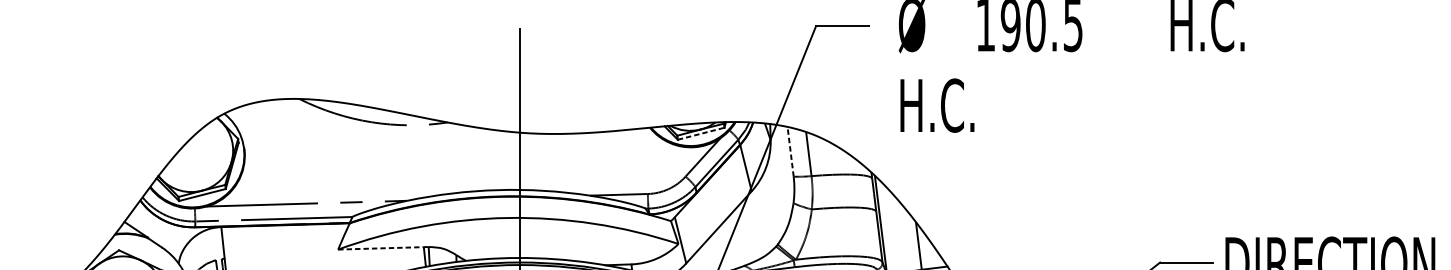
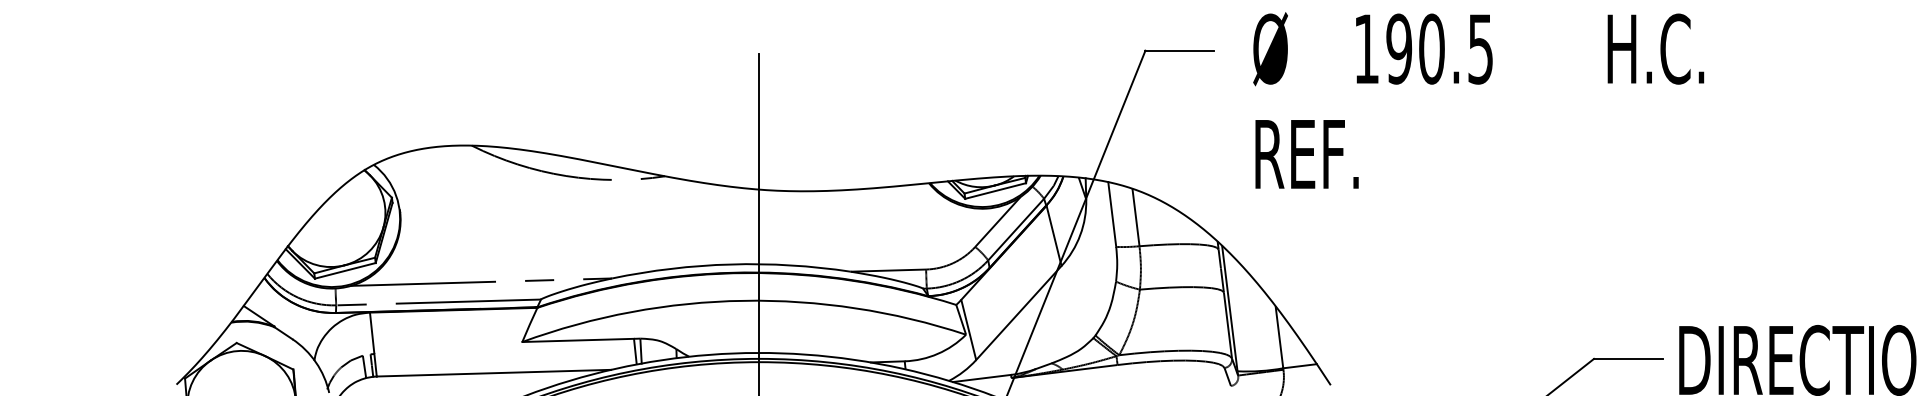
text: (941, 104) -> (1309, 153), H.C. -> REF.
line: (701, 133) -> (996, 190), dashed -> solid
line: (790, 151) -> (1112, 214), dashed -> solid
line: (381, 248) -> (578, 340), dashed -> solid

